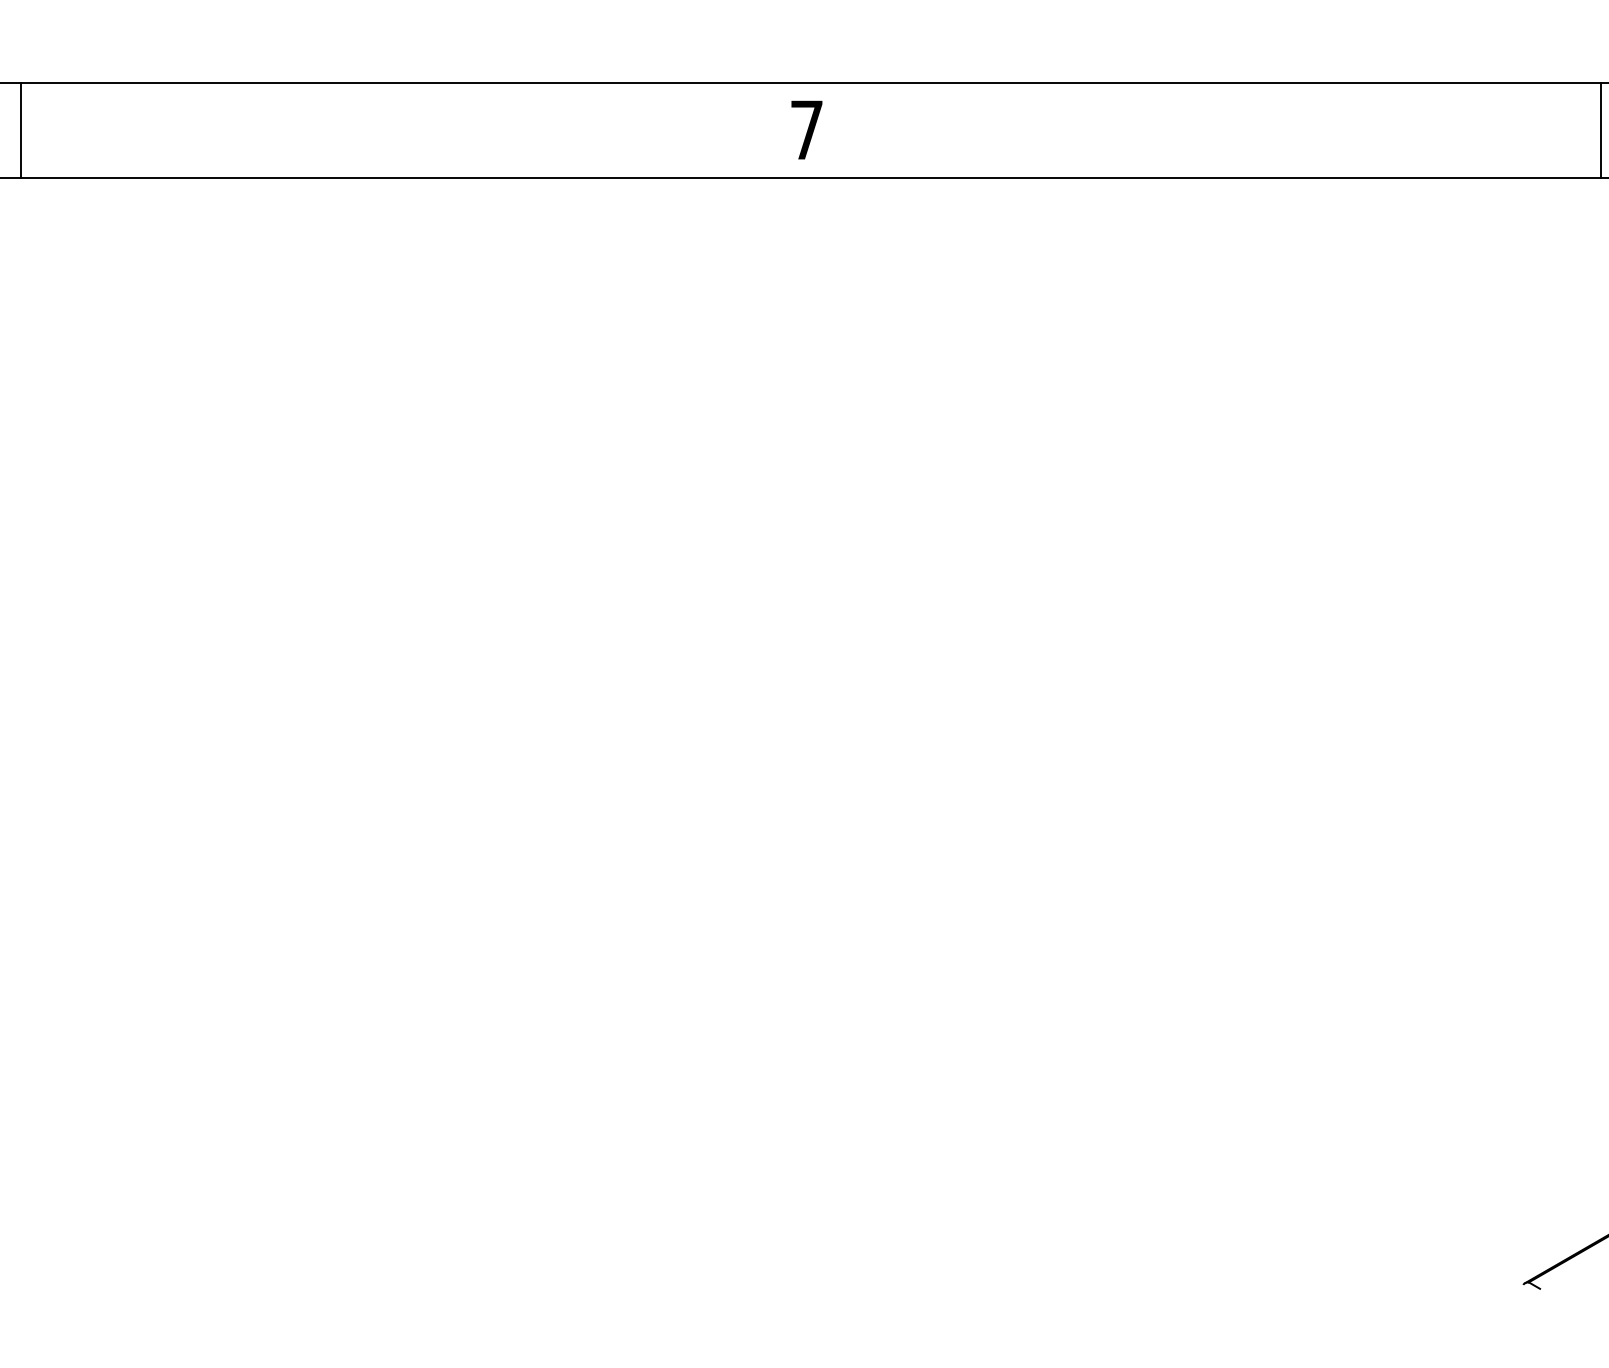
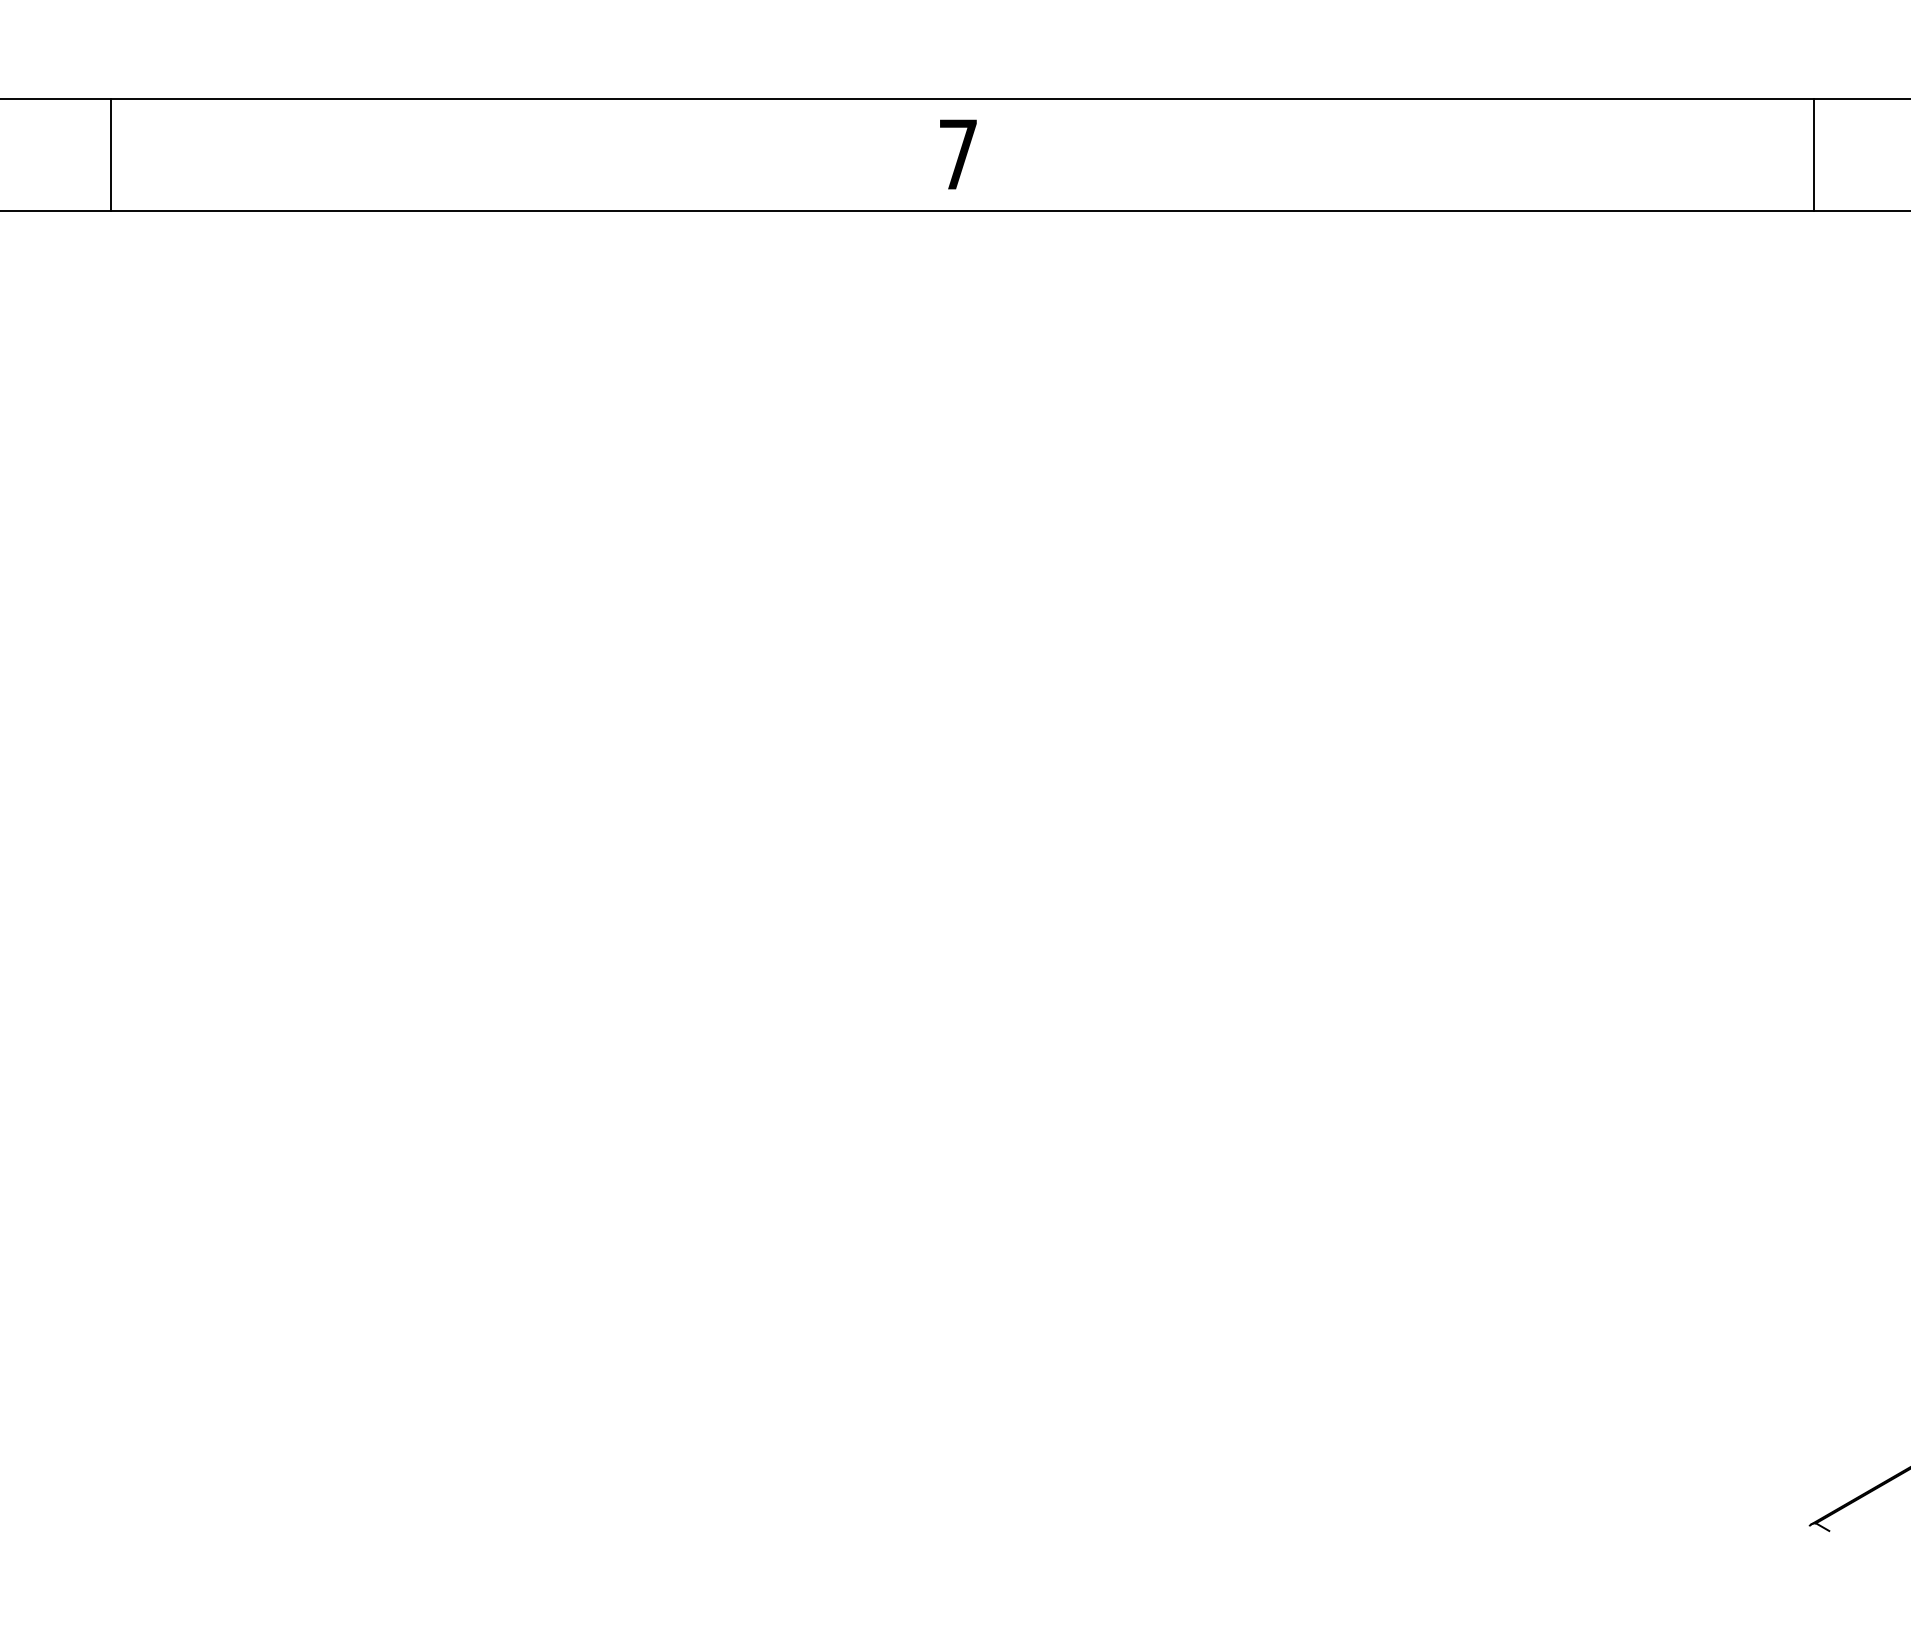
line: (20, 130) -> (110, 154), moved
line: (1601, 130) -> (1814, 154), moved

